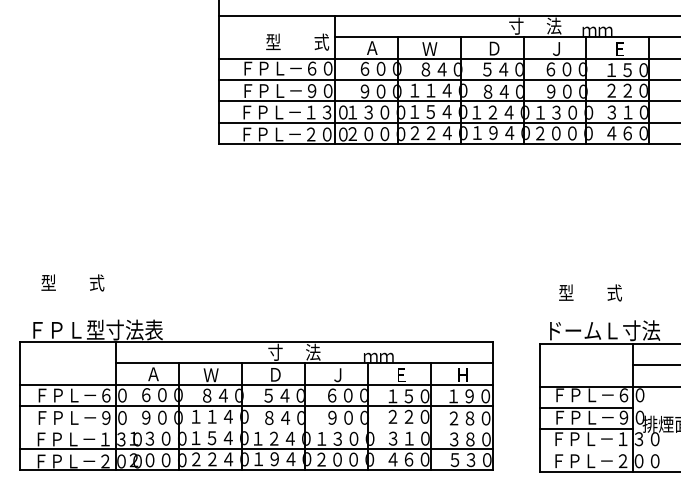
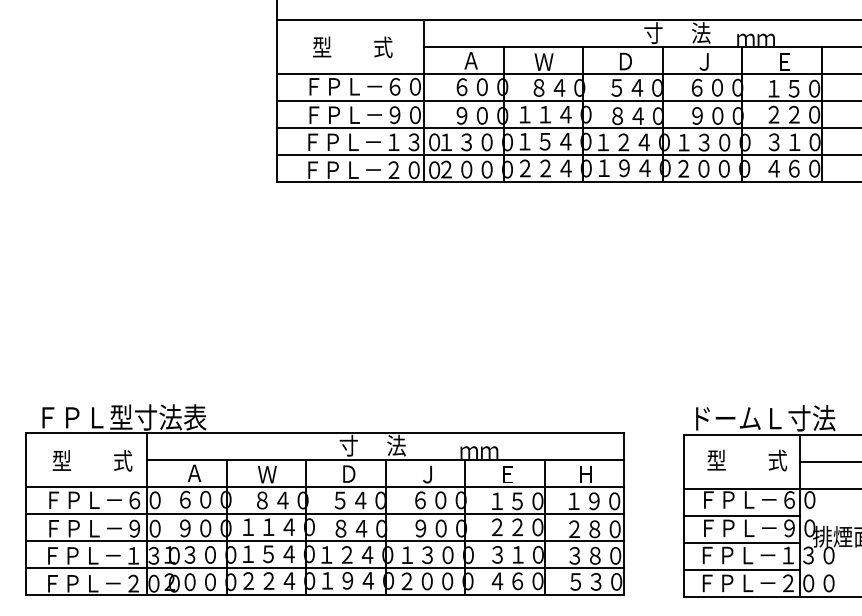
text: (297, 42) -> (352, 47), moved
text: (72, 282) -> (92, 460), moved
text: (590, 292) -> (747, 460), moved
line: (256, 427) -> (324, 540), added
line: (585, 451) -> (741, 570), added

